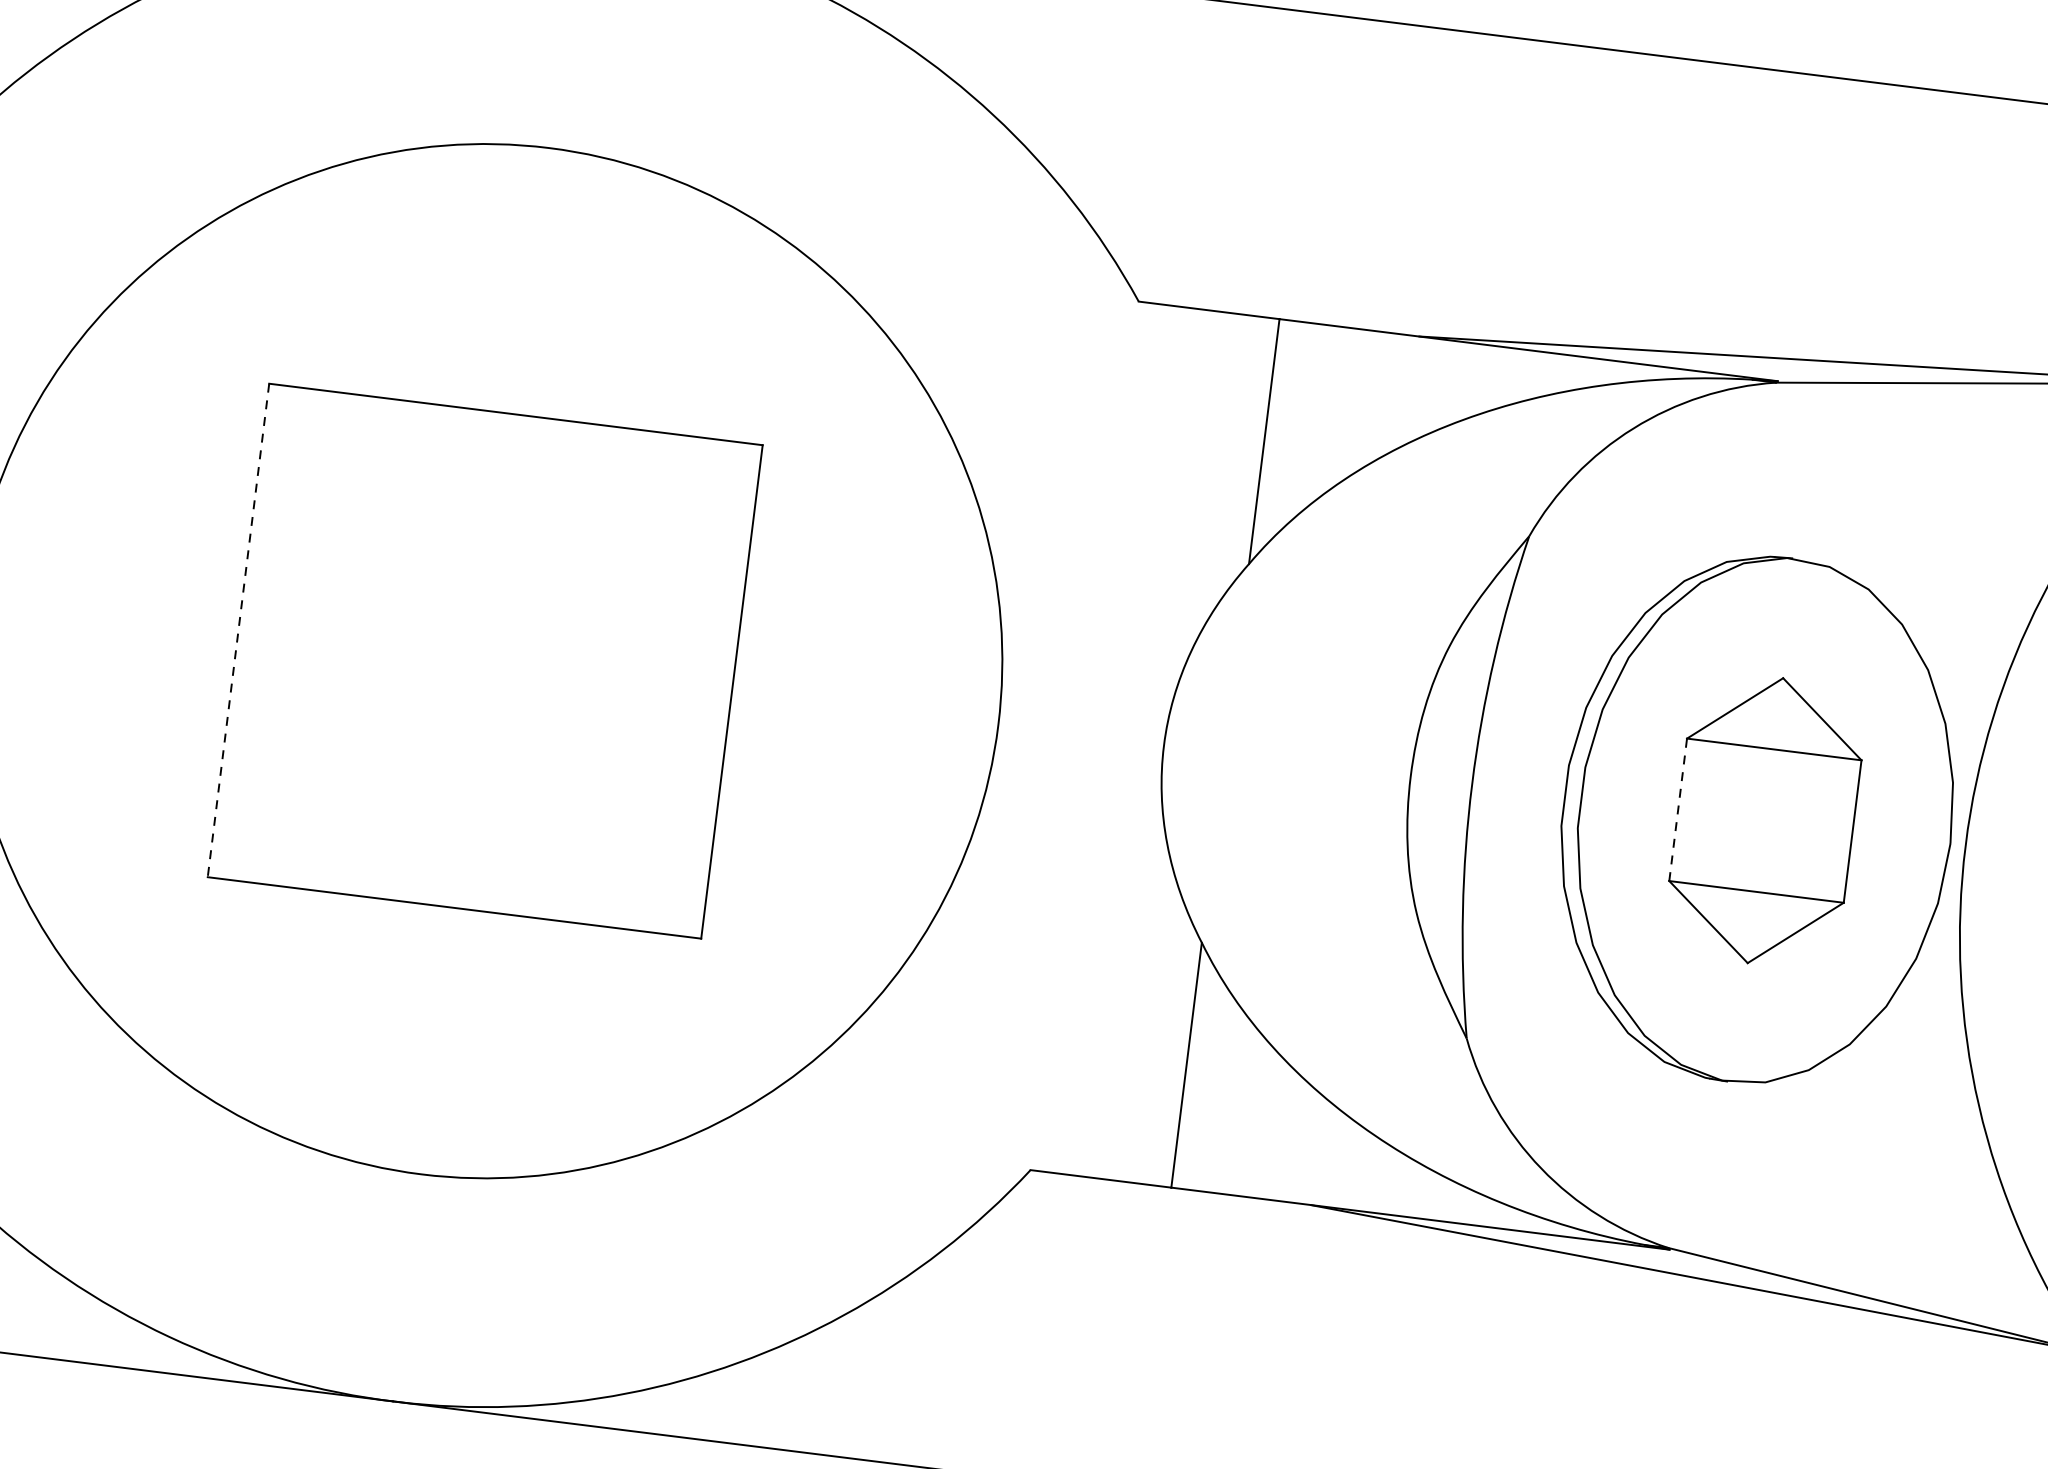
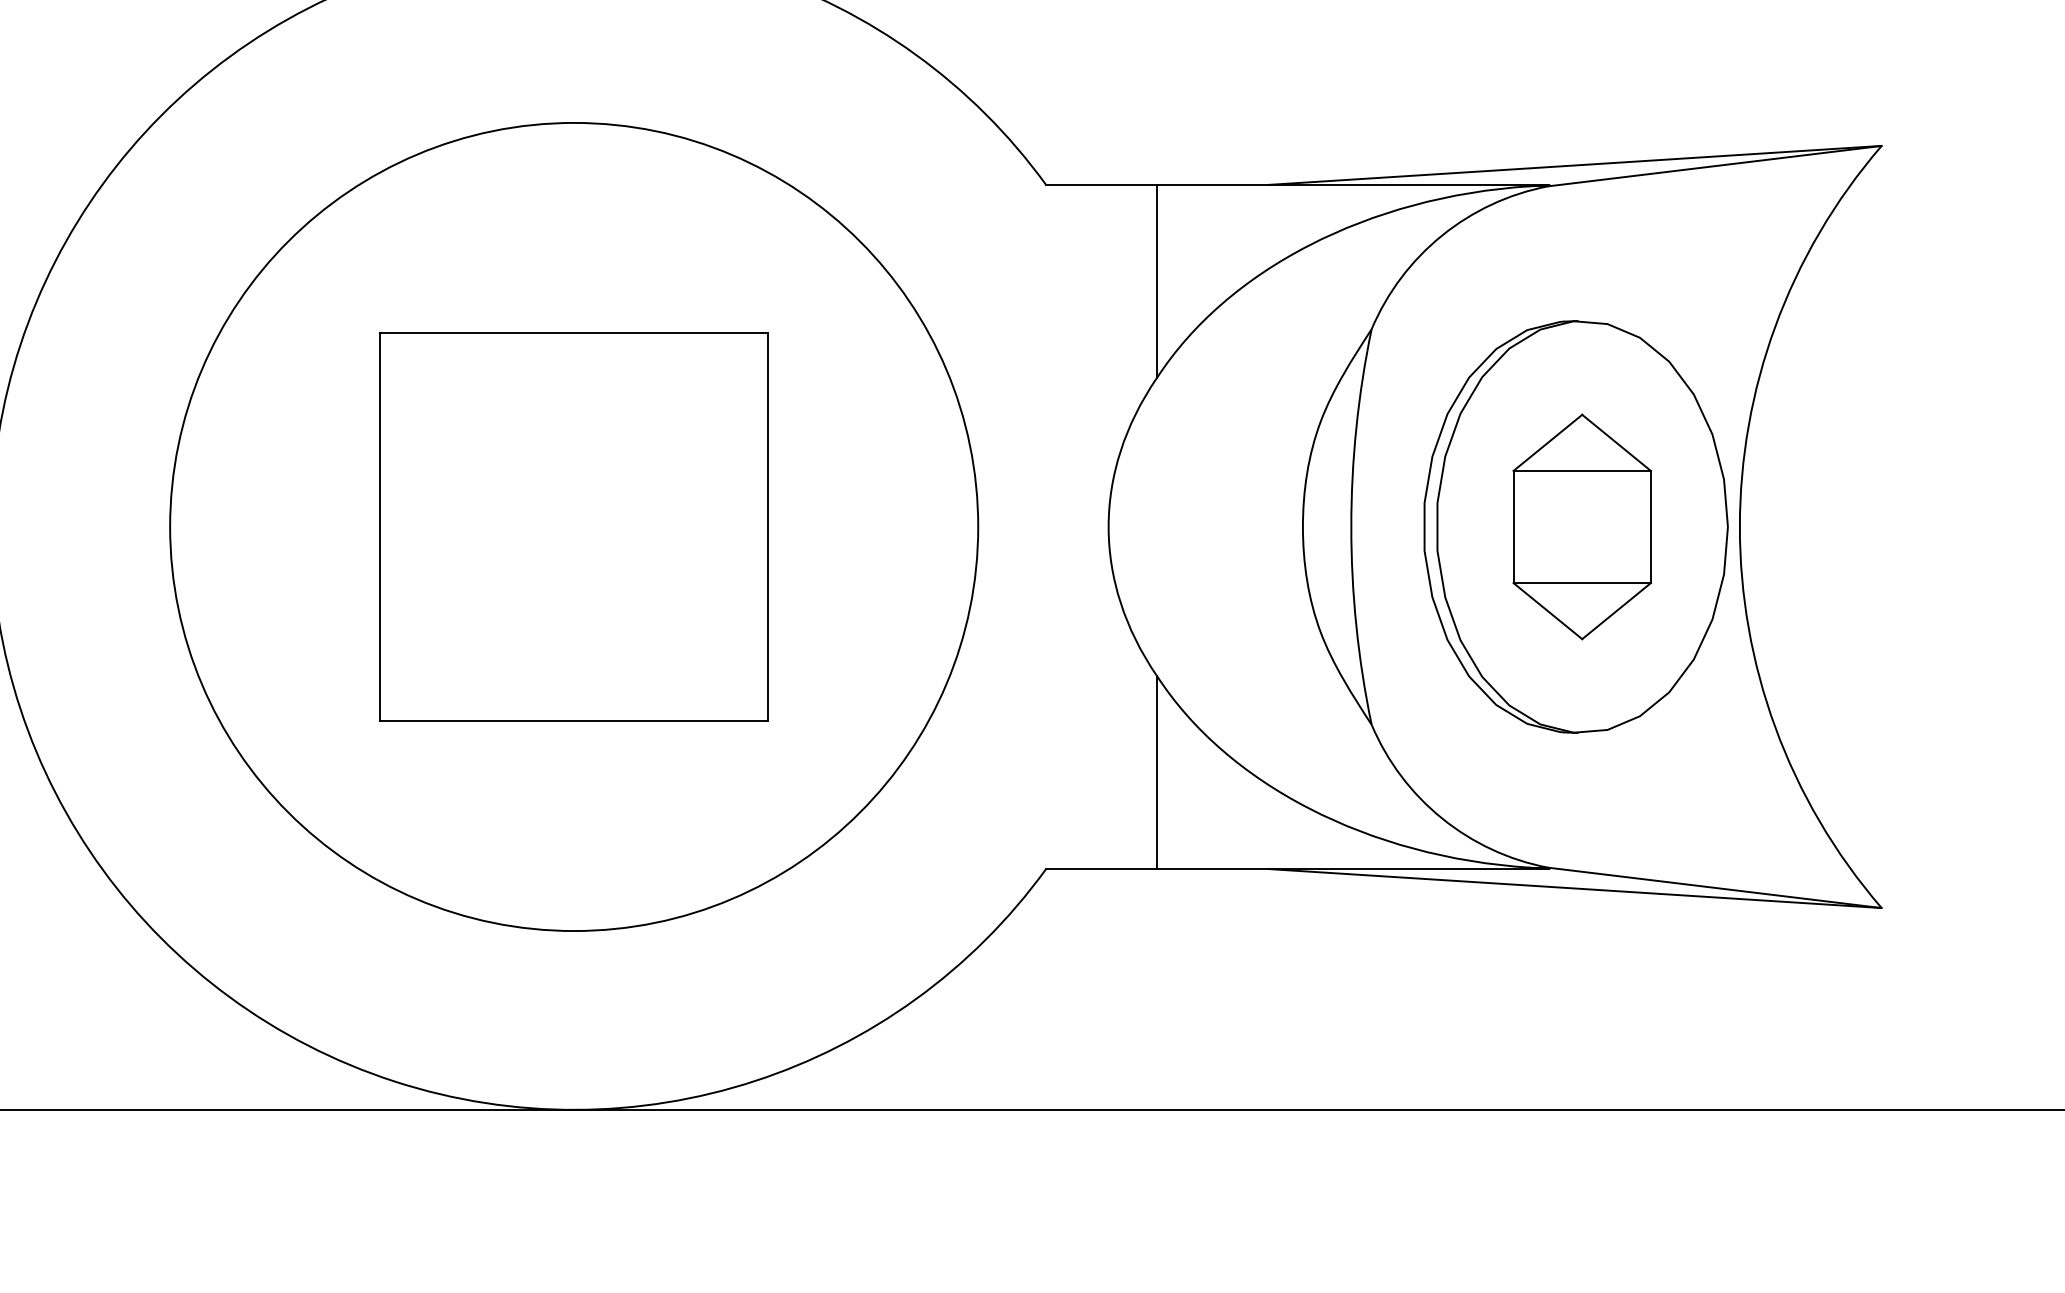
line: (237, 631) -> (379, 527), dashed -> solid
line: (1678, 809) -> (1513, 526), dashed -> solid

